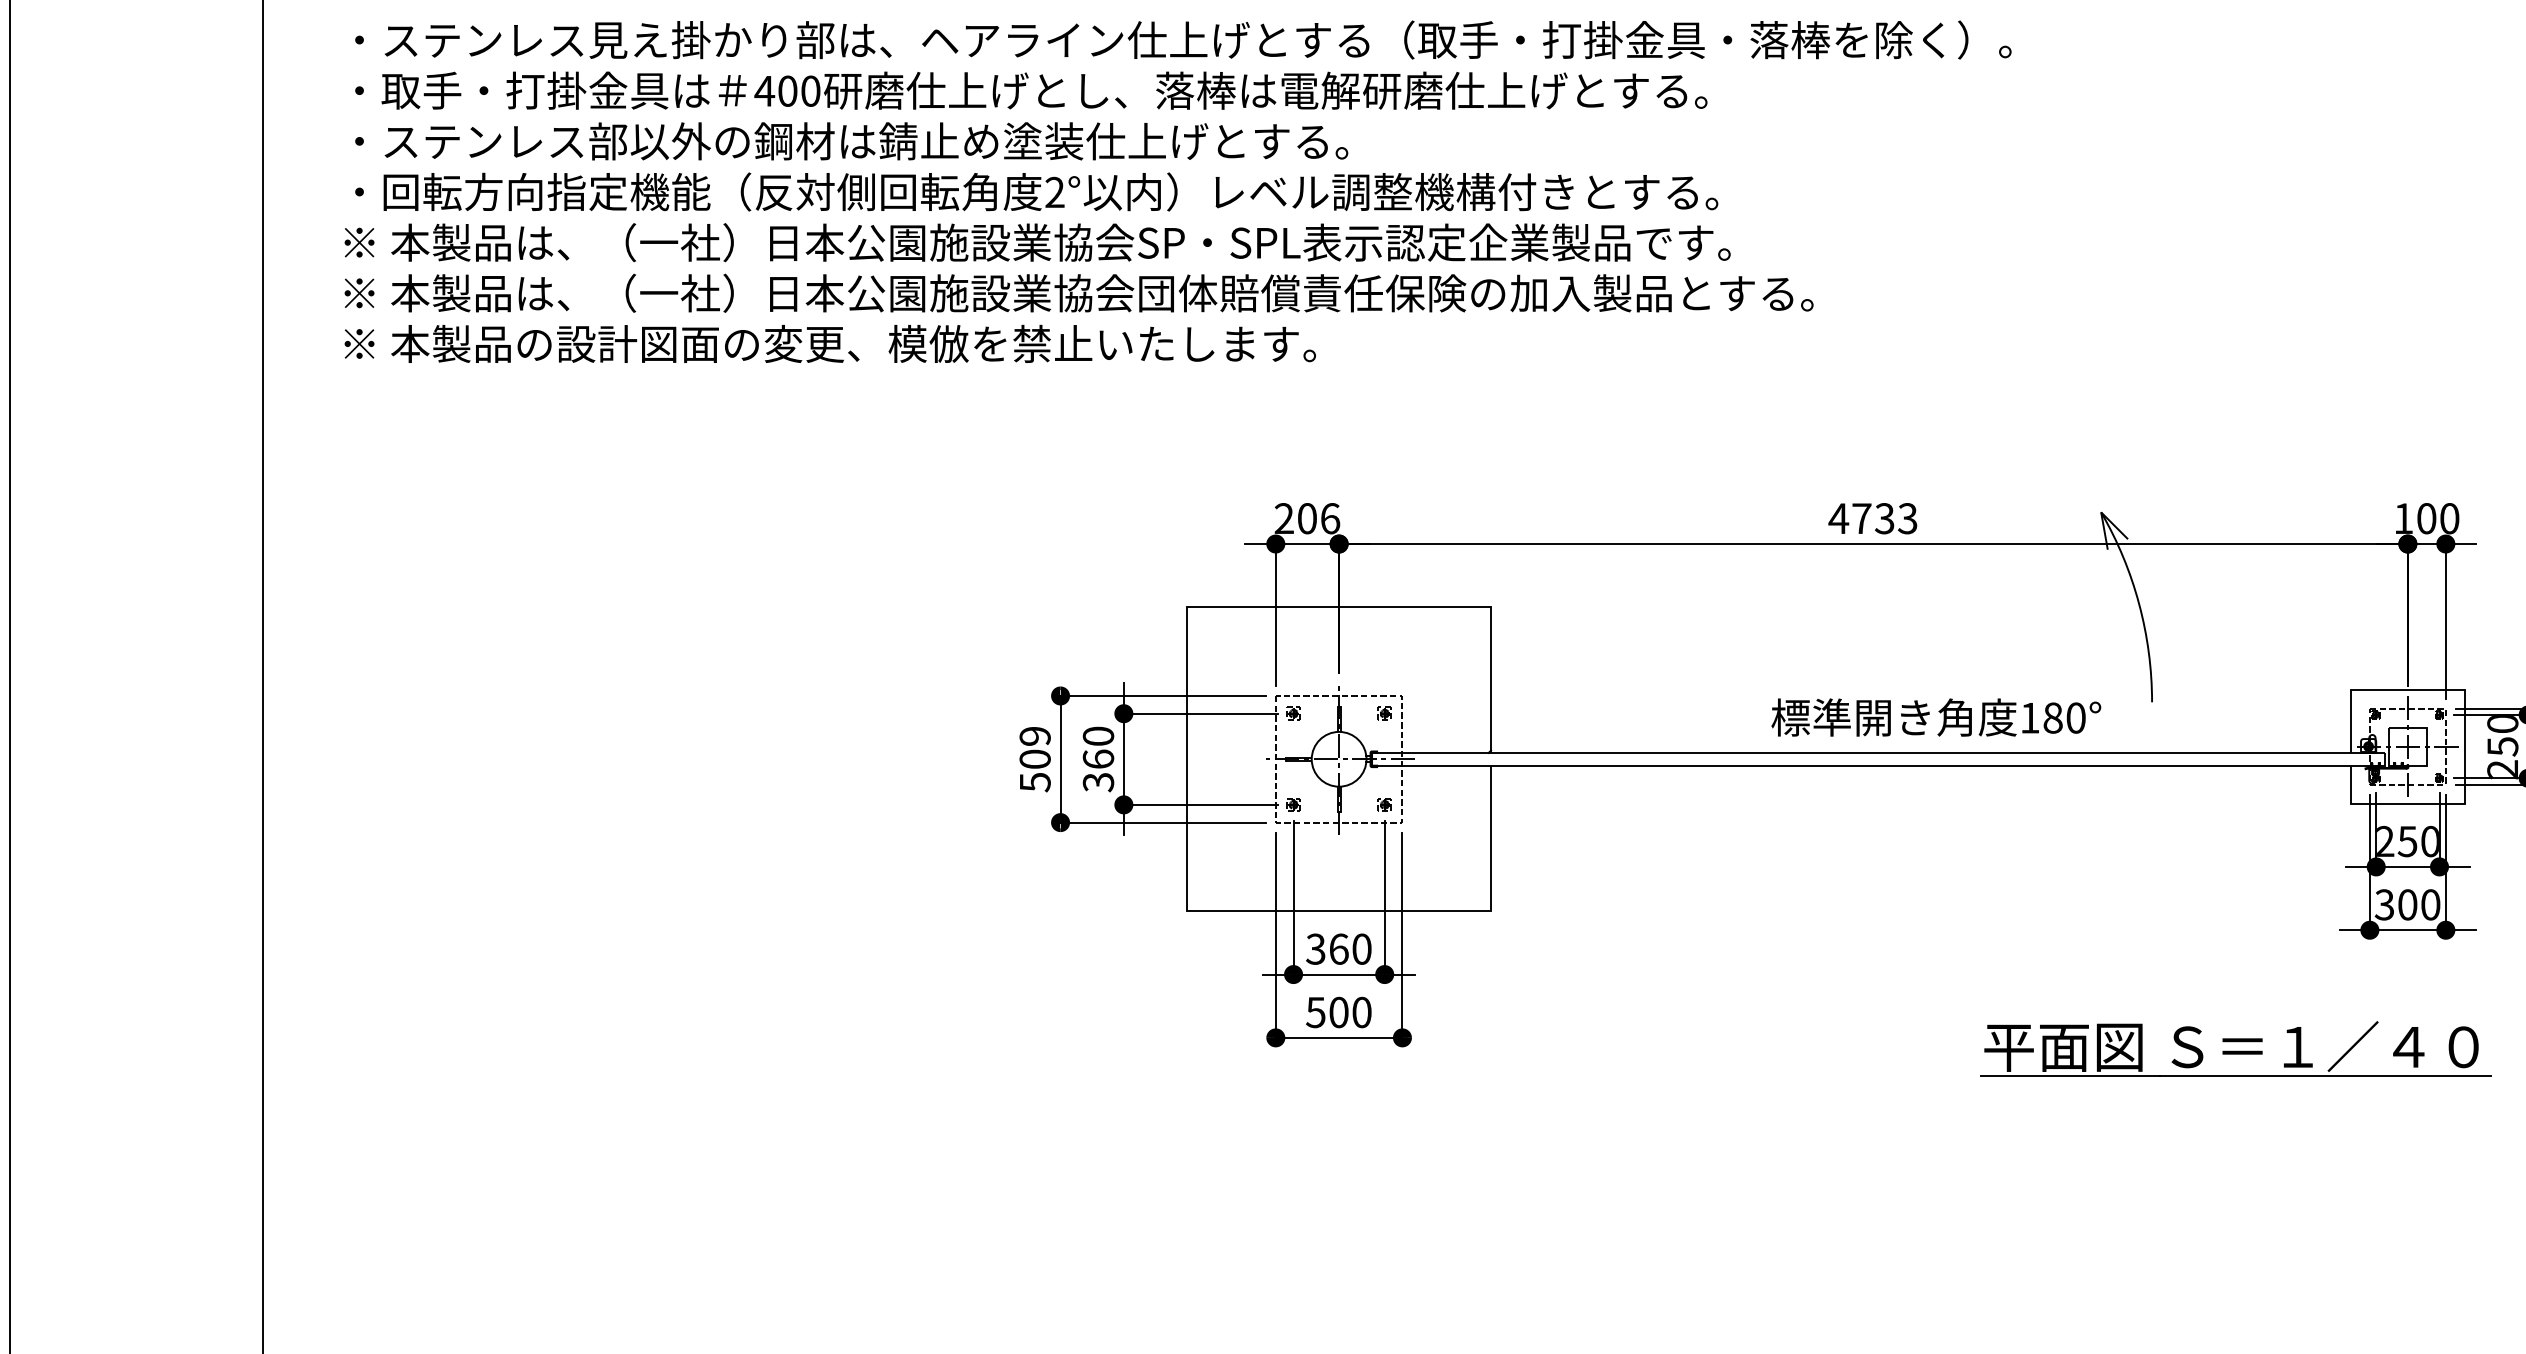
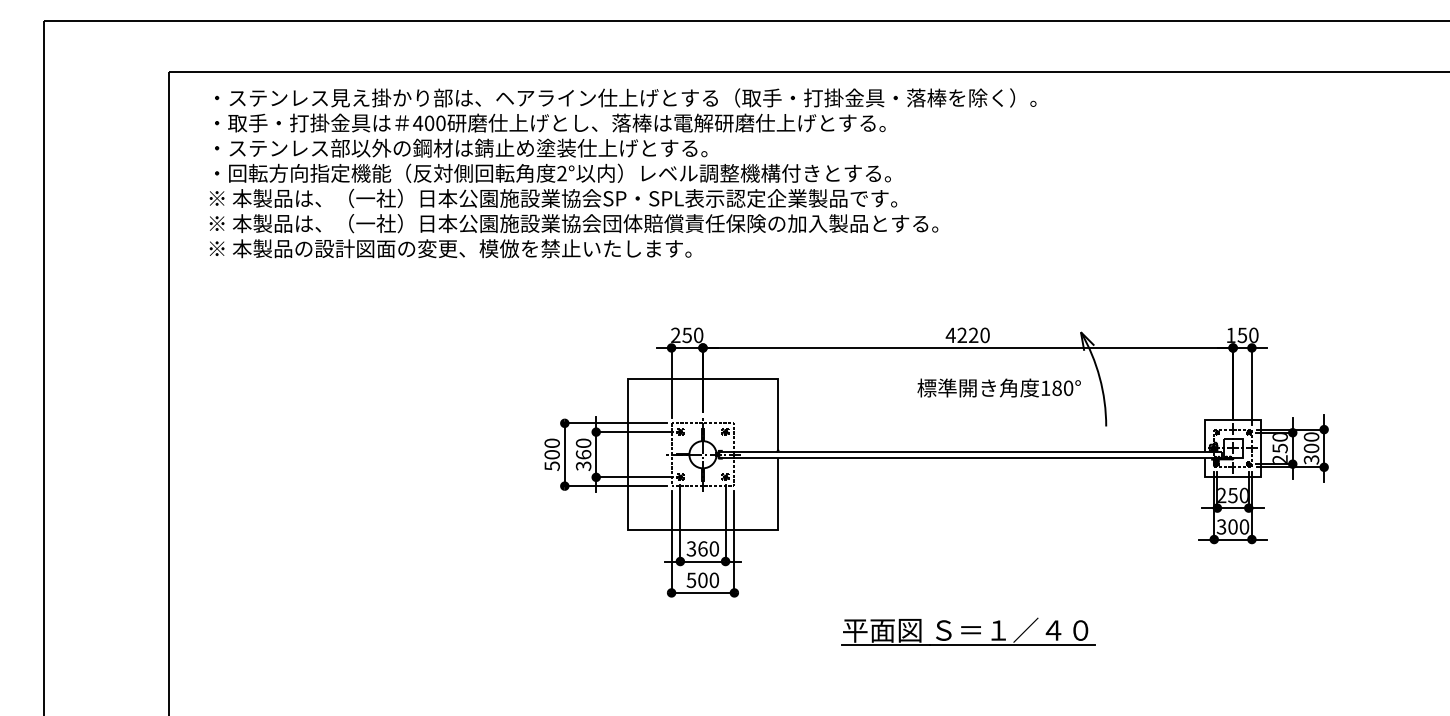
text: (1317, 516) -> (692, 334), 206 -> 250
text: (2426, 516) -> (1242, 334), 100 -> 150
text: (1884, 518) -> (973, 335), 4733 -> 4220
text: (1934, 716) -> (998, 387), moved
text: (1033, 736) -> (551, 443), 509 -> 500
part: (2237, 1049) -> (968, 631), moved

